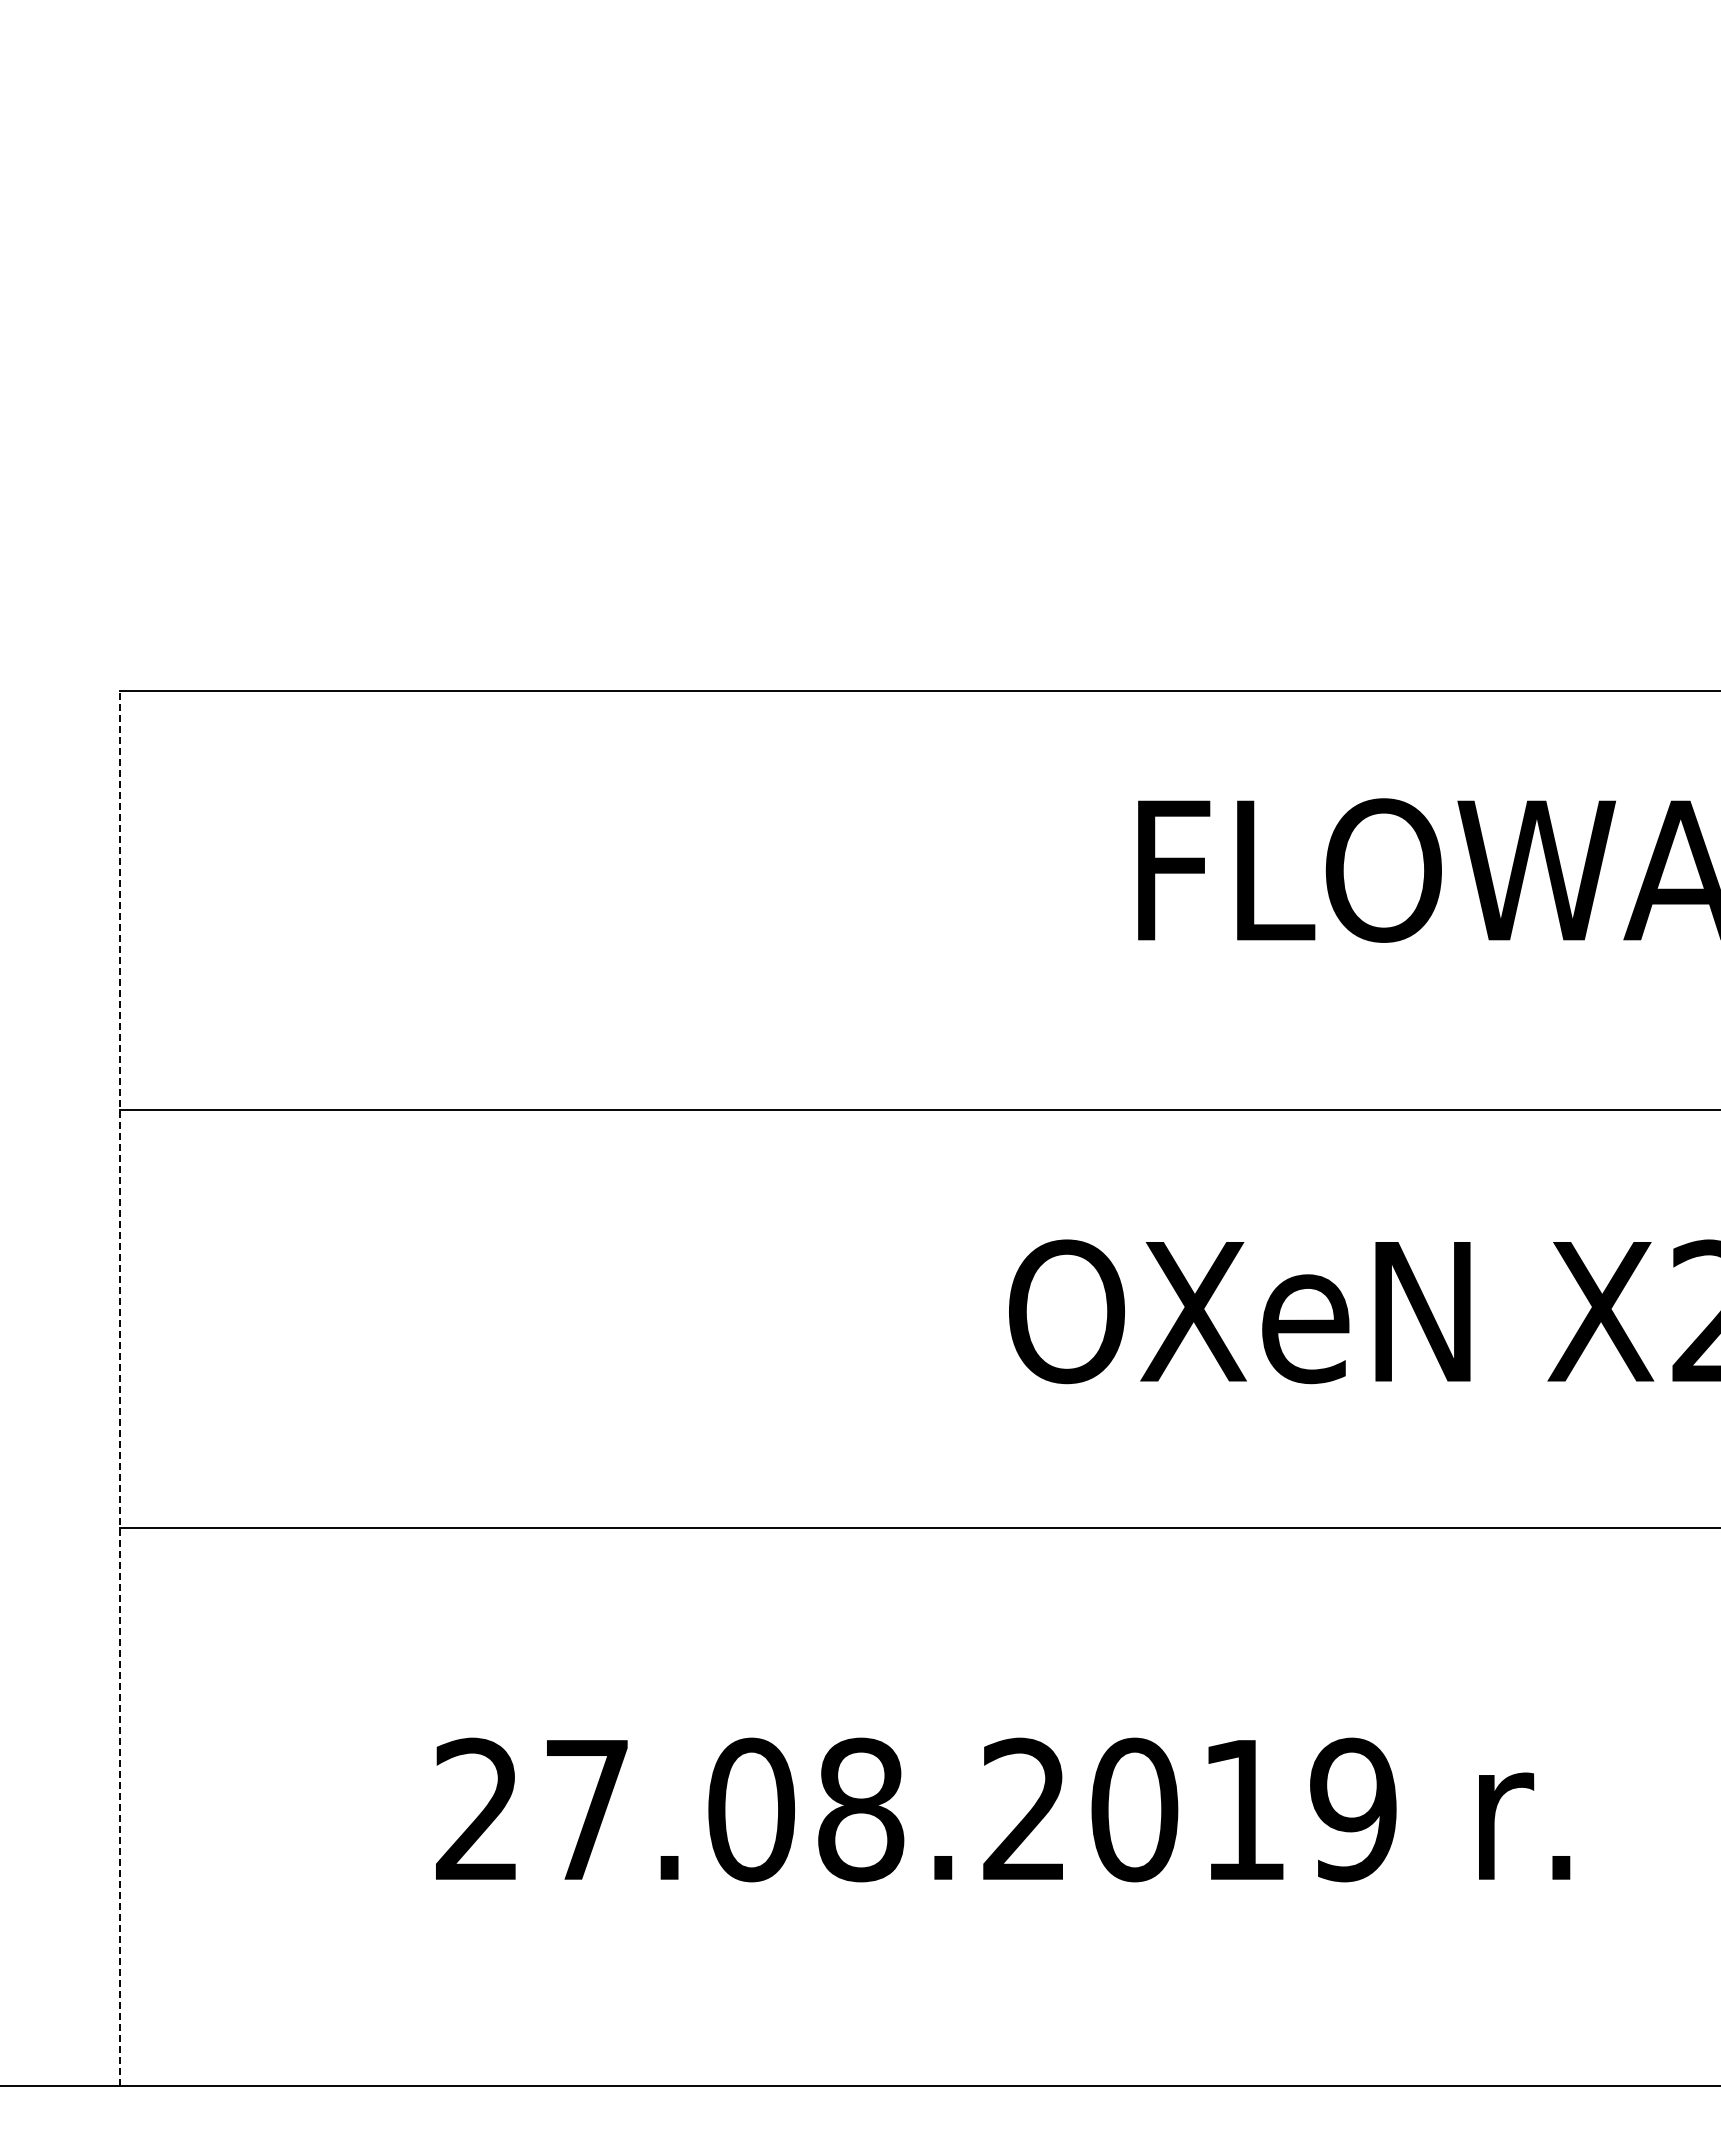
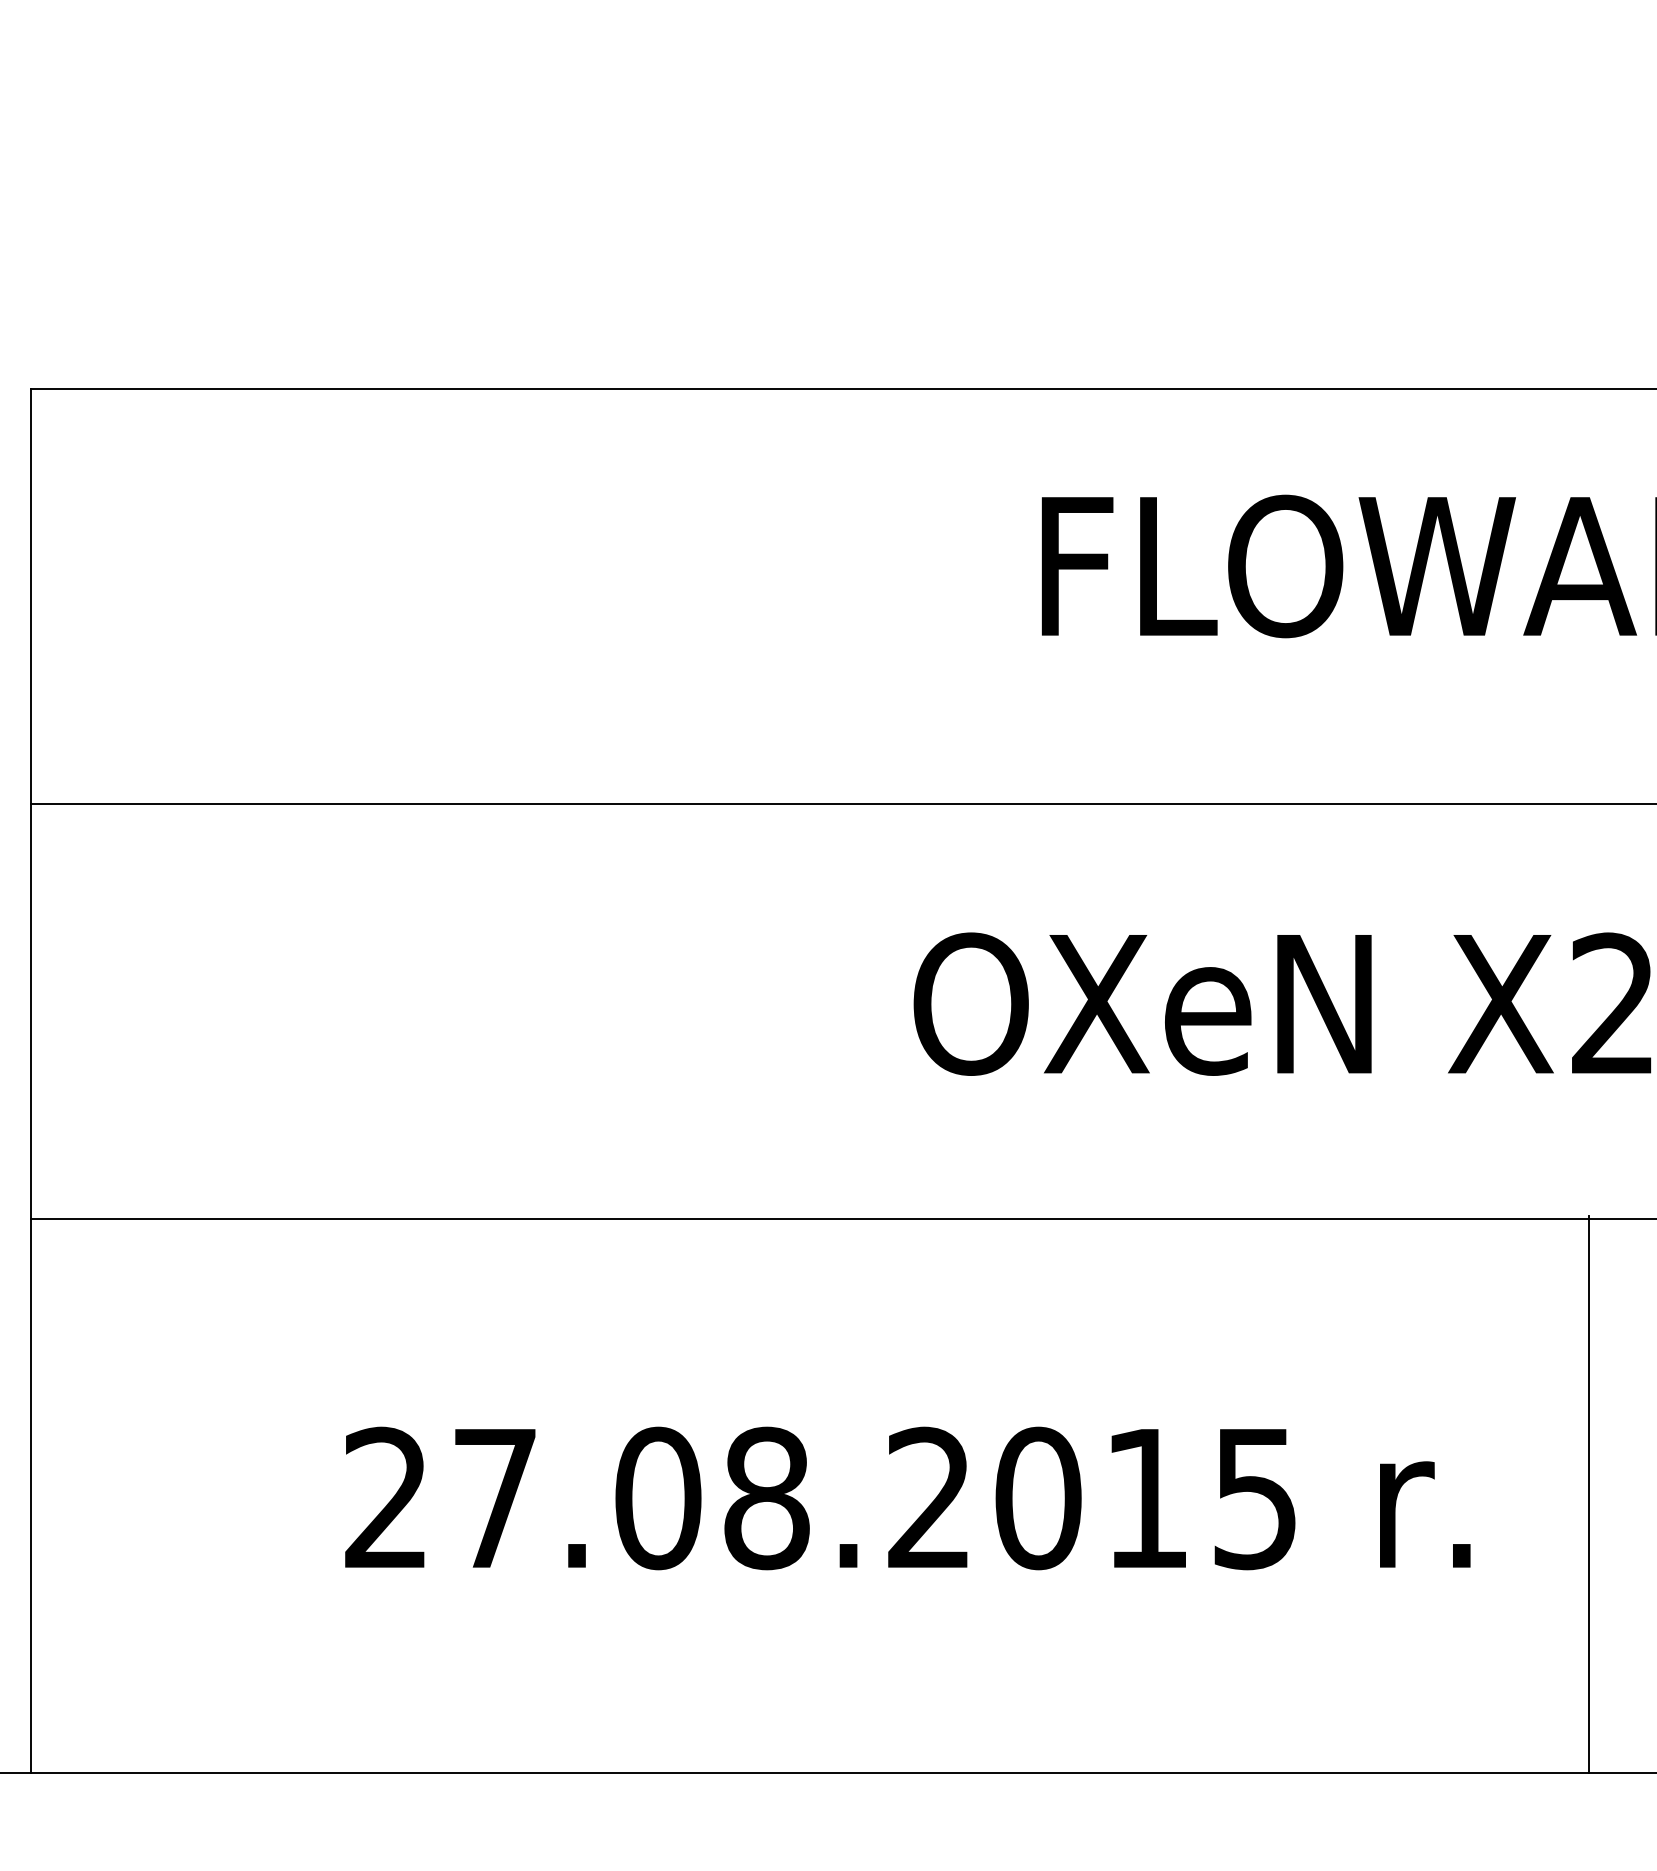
line: (119, 1388) -> (31, 1080), dashed -> solid
line: (1689, 1805) -> (1588, 1494), added
text: (1353, 1809) -> (1255, 1497), 27.08.2019 -> 27.08.2015

